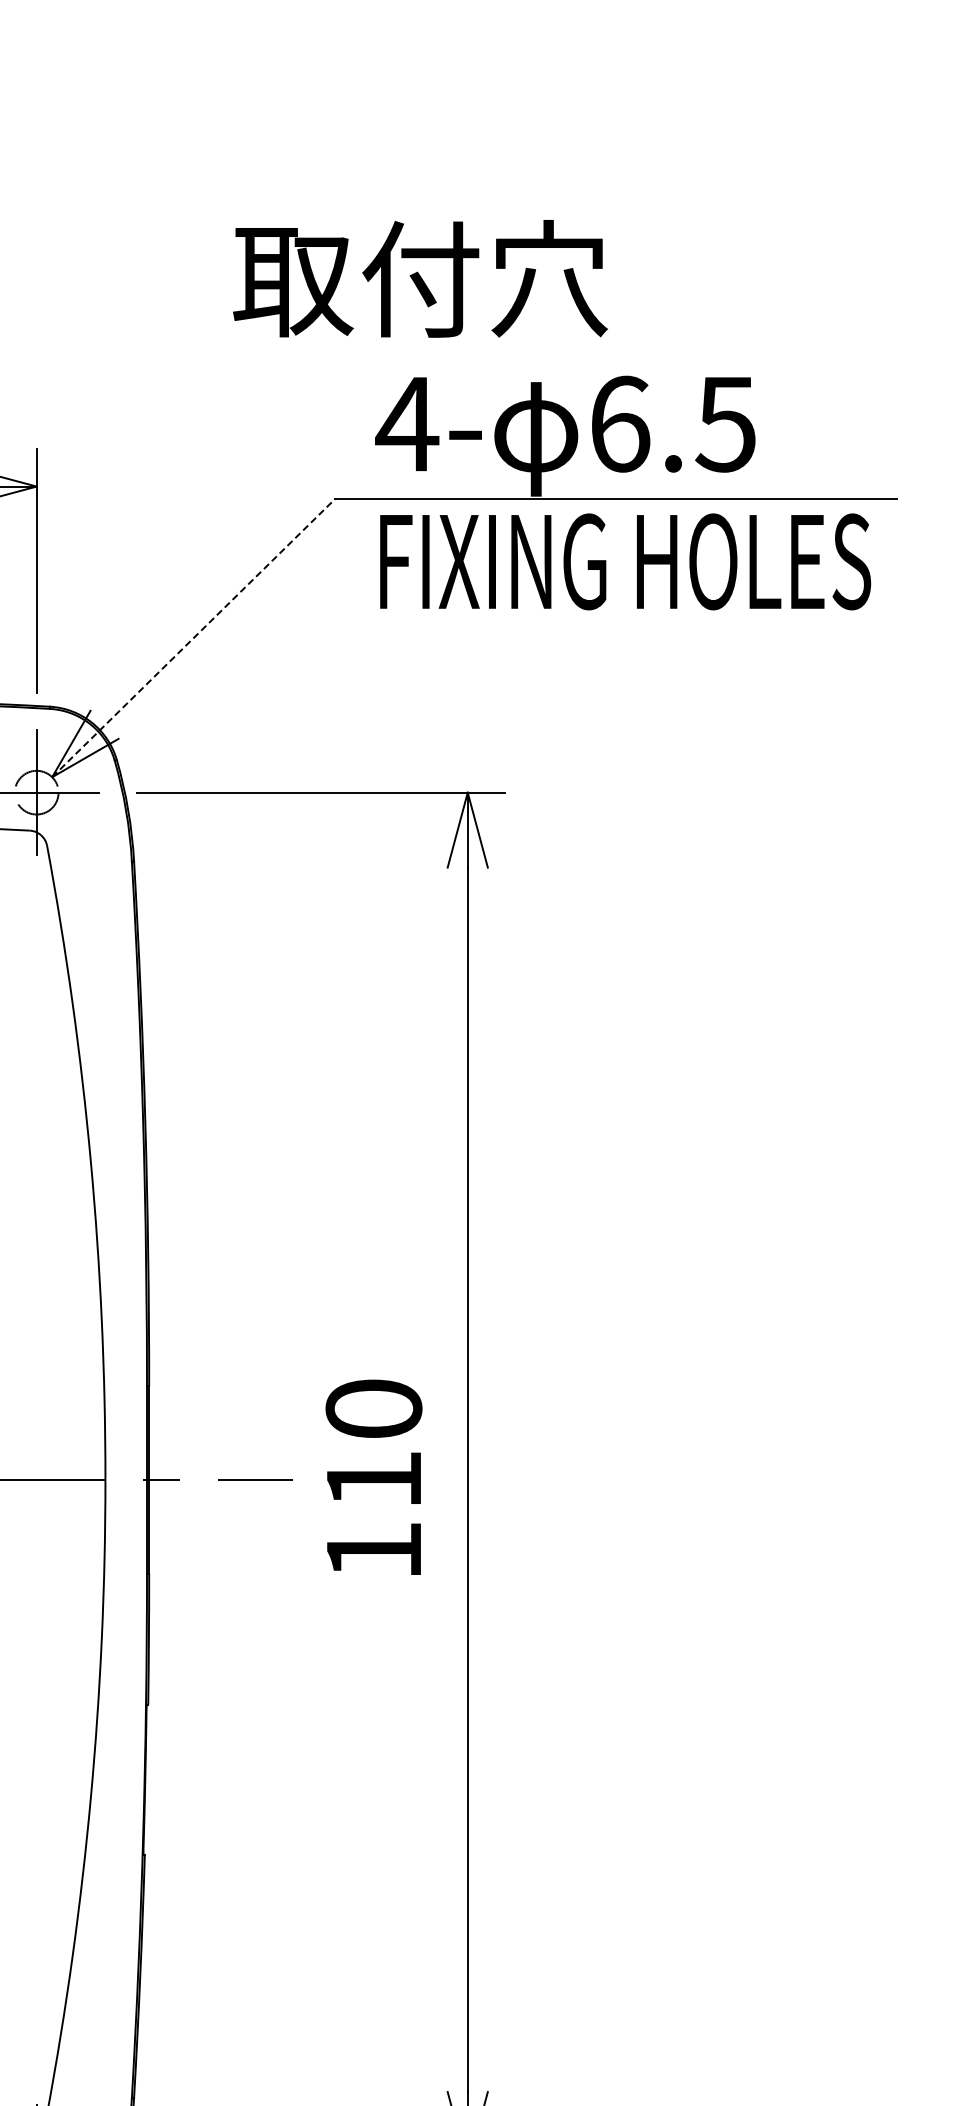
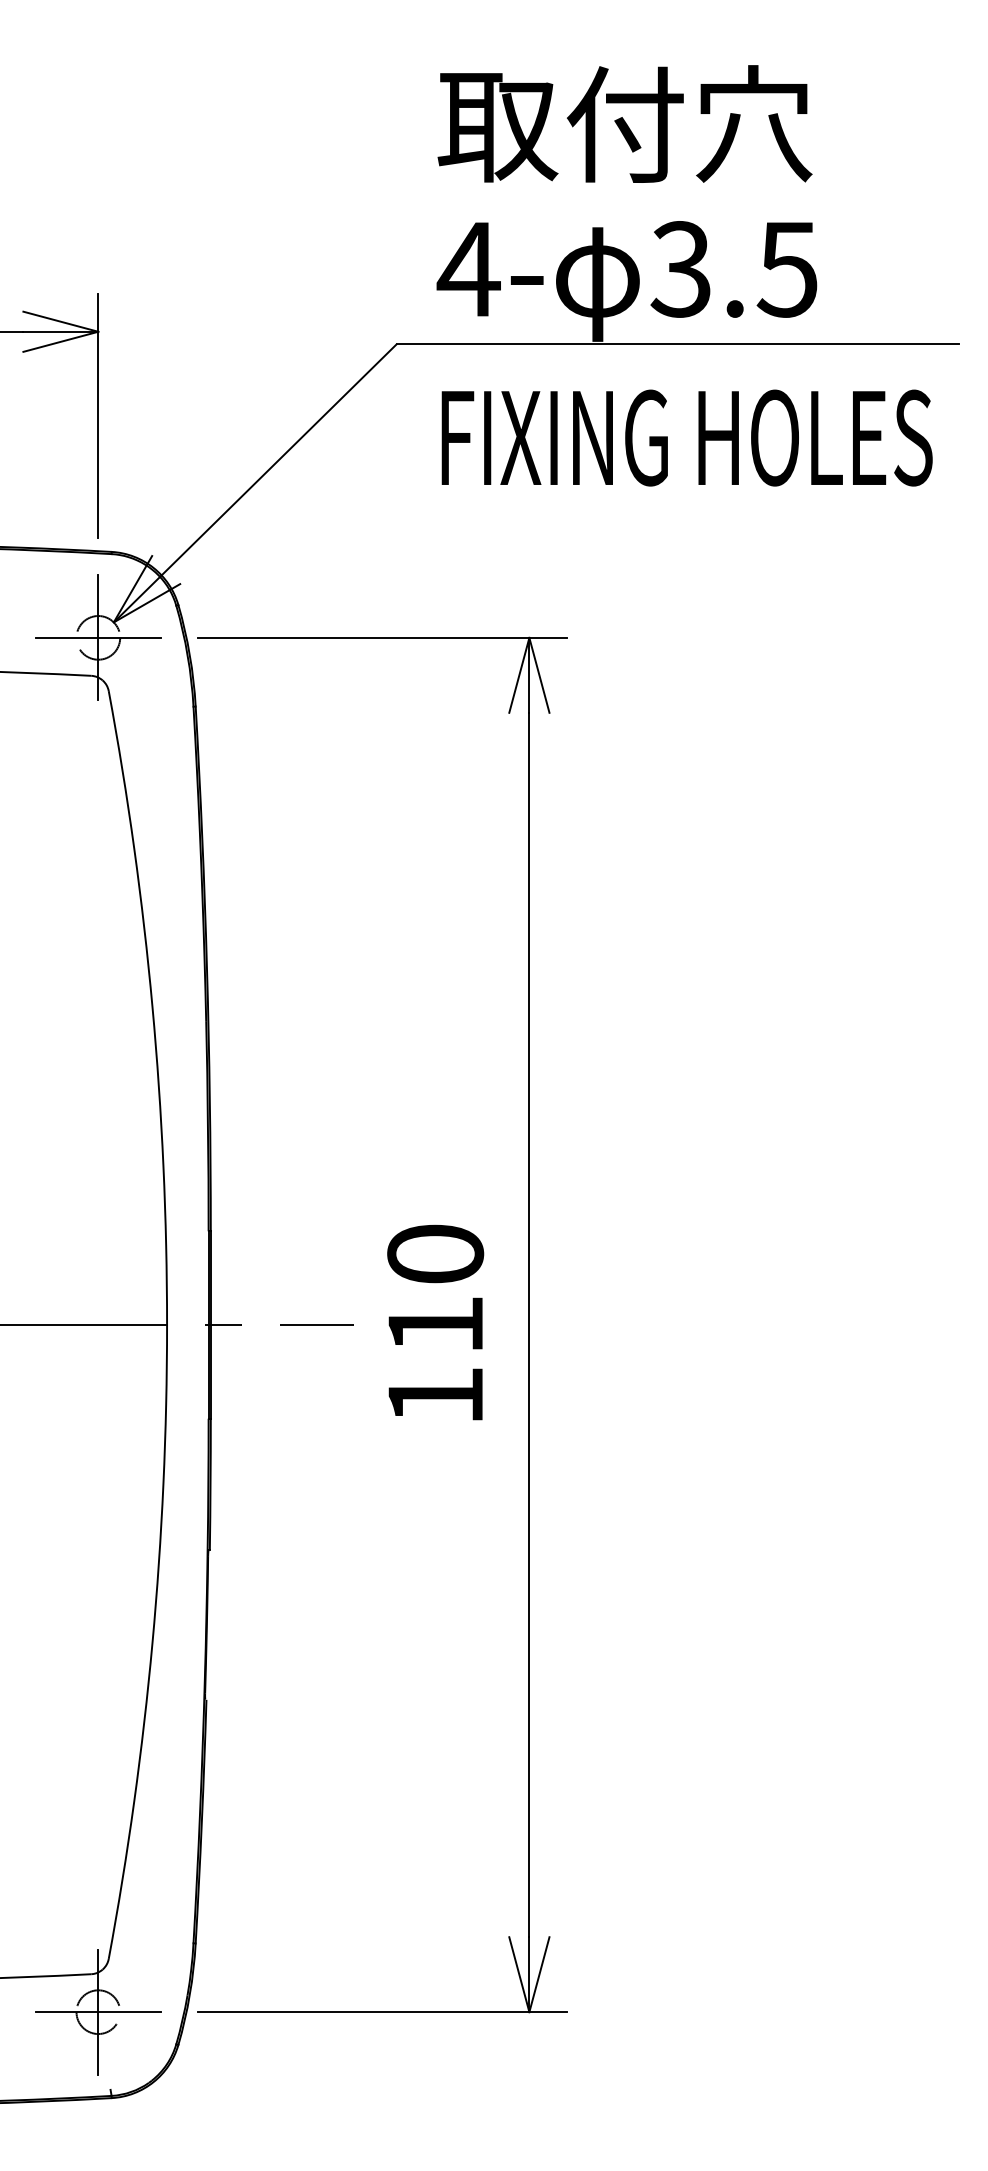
text: (419, 278) -> (624, 123), moved
text: (618, 424) -> (680, 269), 6.5 -> 3.5
text: (624, 561) -> (686, 437), moved
line: (193, 638) -> (255, 483), dashed -> solid

